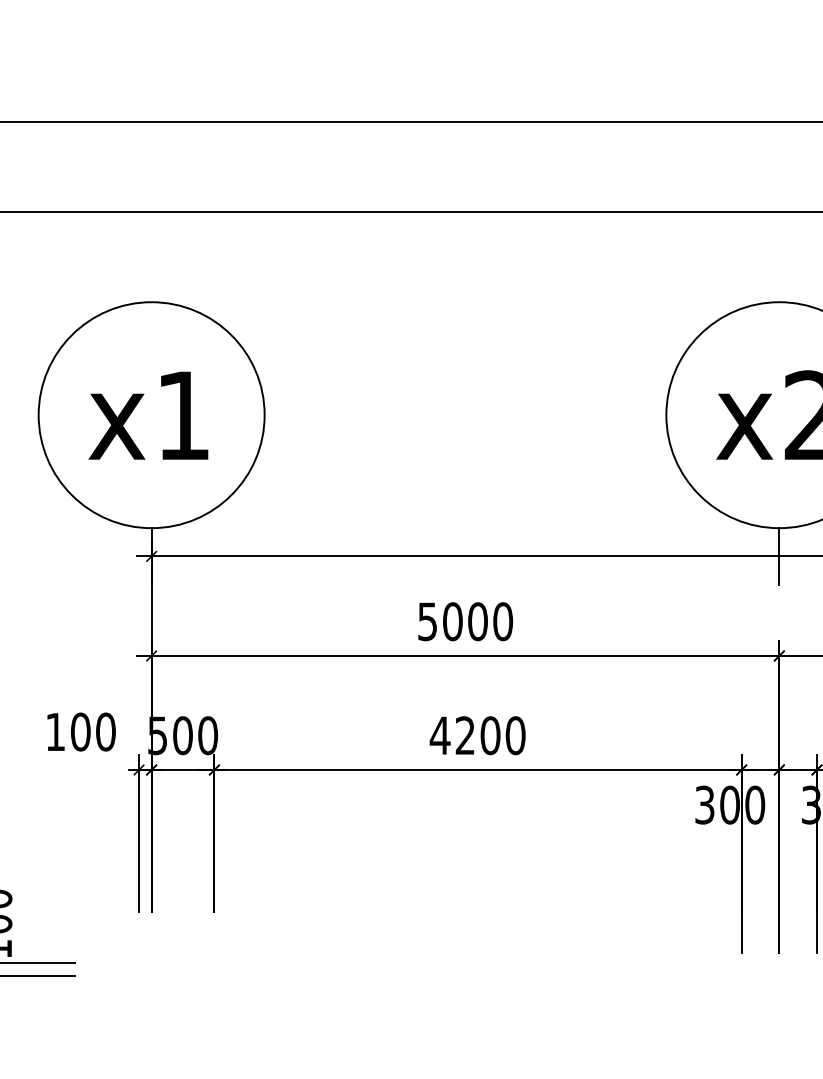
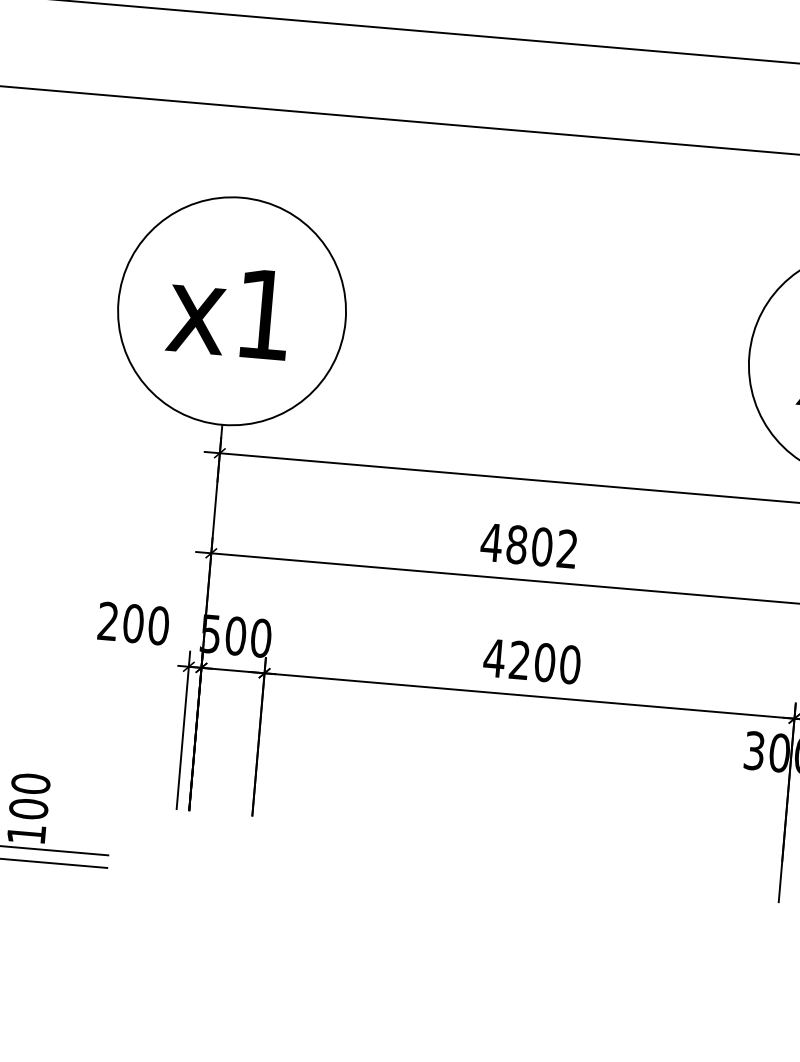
text: (465, 621) -> (529, 545), 5000 -> 4802
text: (55, 731) -> (108, 620), 100 -> 200

